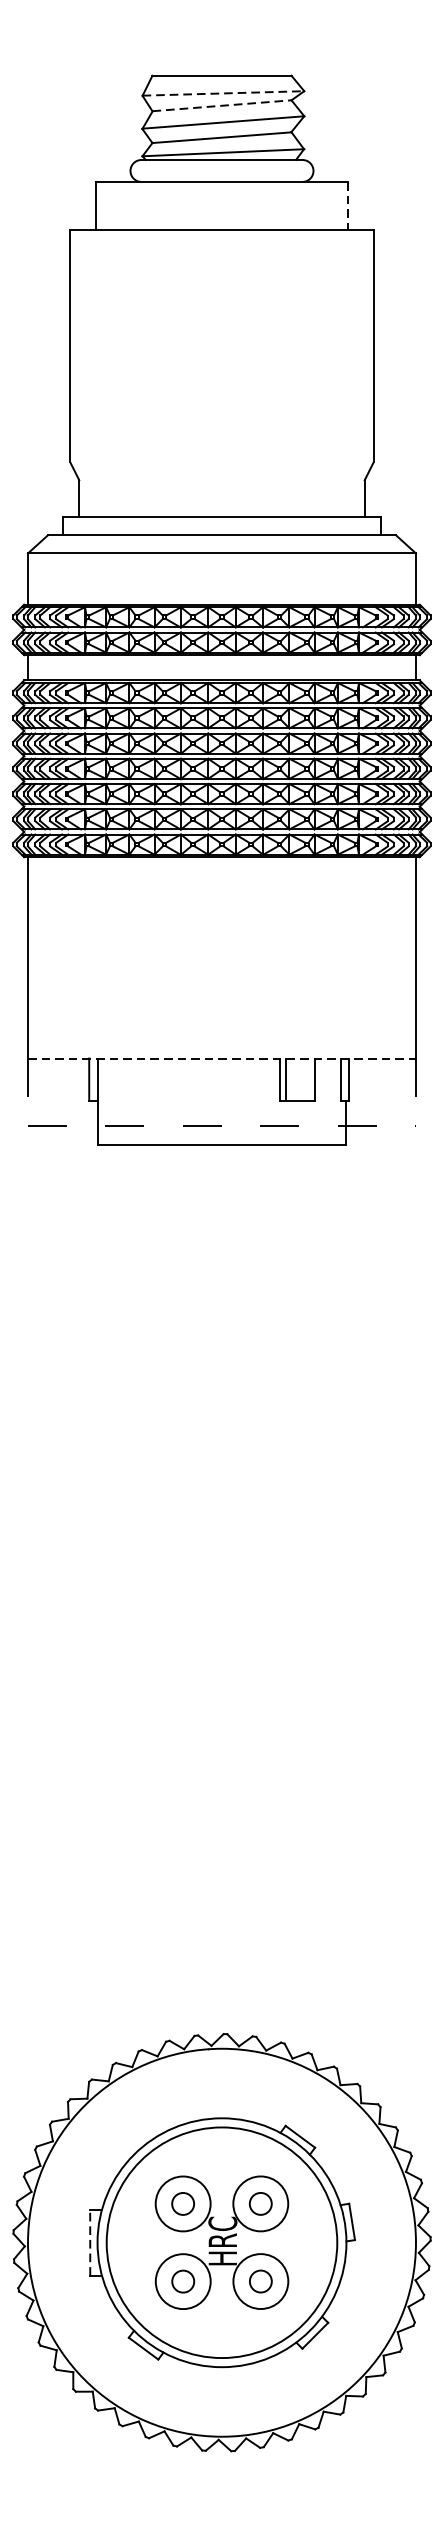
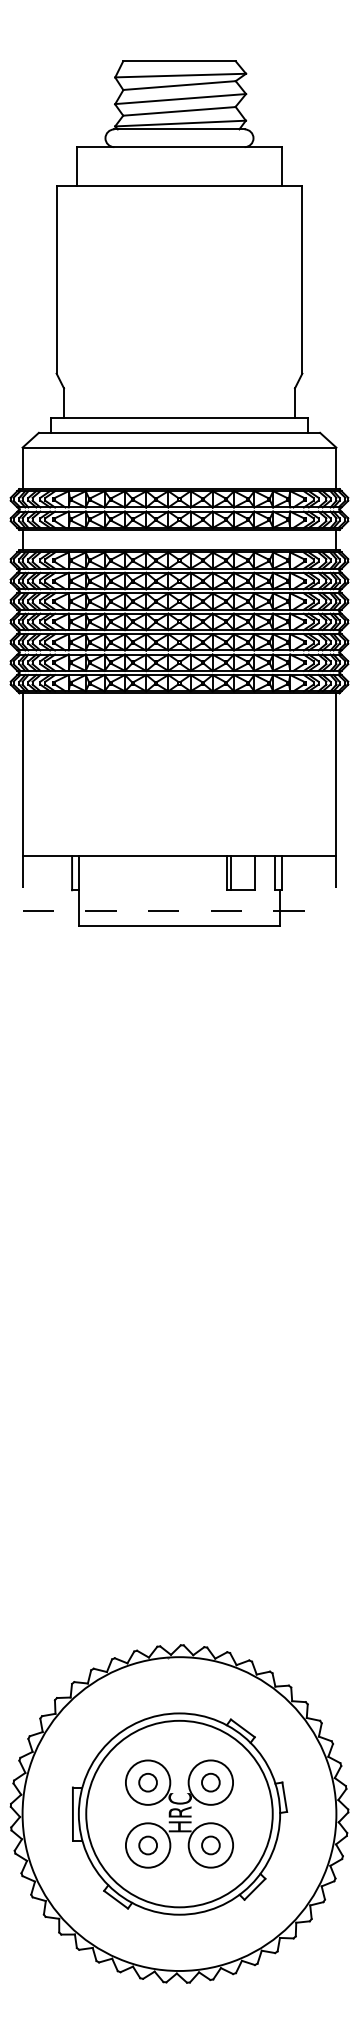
line: (224, 93) -> (181, 75), dashed -> solid
line: (222, 105) -> (179, 85), dashed -> solid
line: (348, 205) -> (281, 166), dashed -> solid
line: (222, 1058) -> (179, 856), dashed -> solid
line: (89, 2243) -> (72, 1814), dashed -> solid

